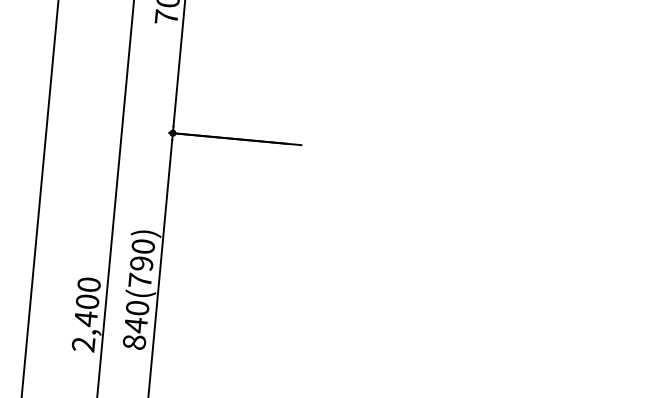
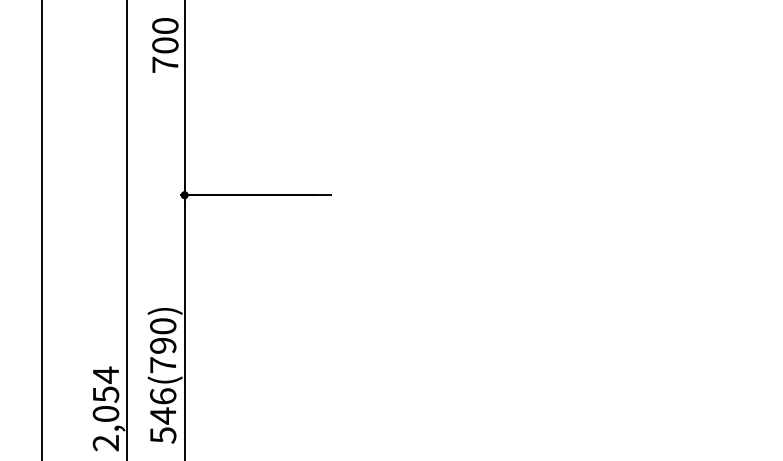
text: (87, 301) -> (105, 394), 2,400 -> 2,054
text: (136, 324) -> (163, 415), 840(790) -> 546(790)

